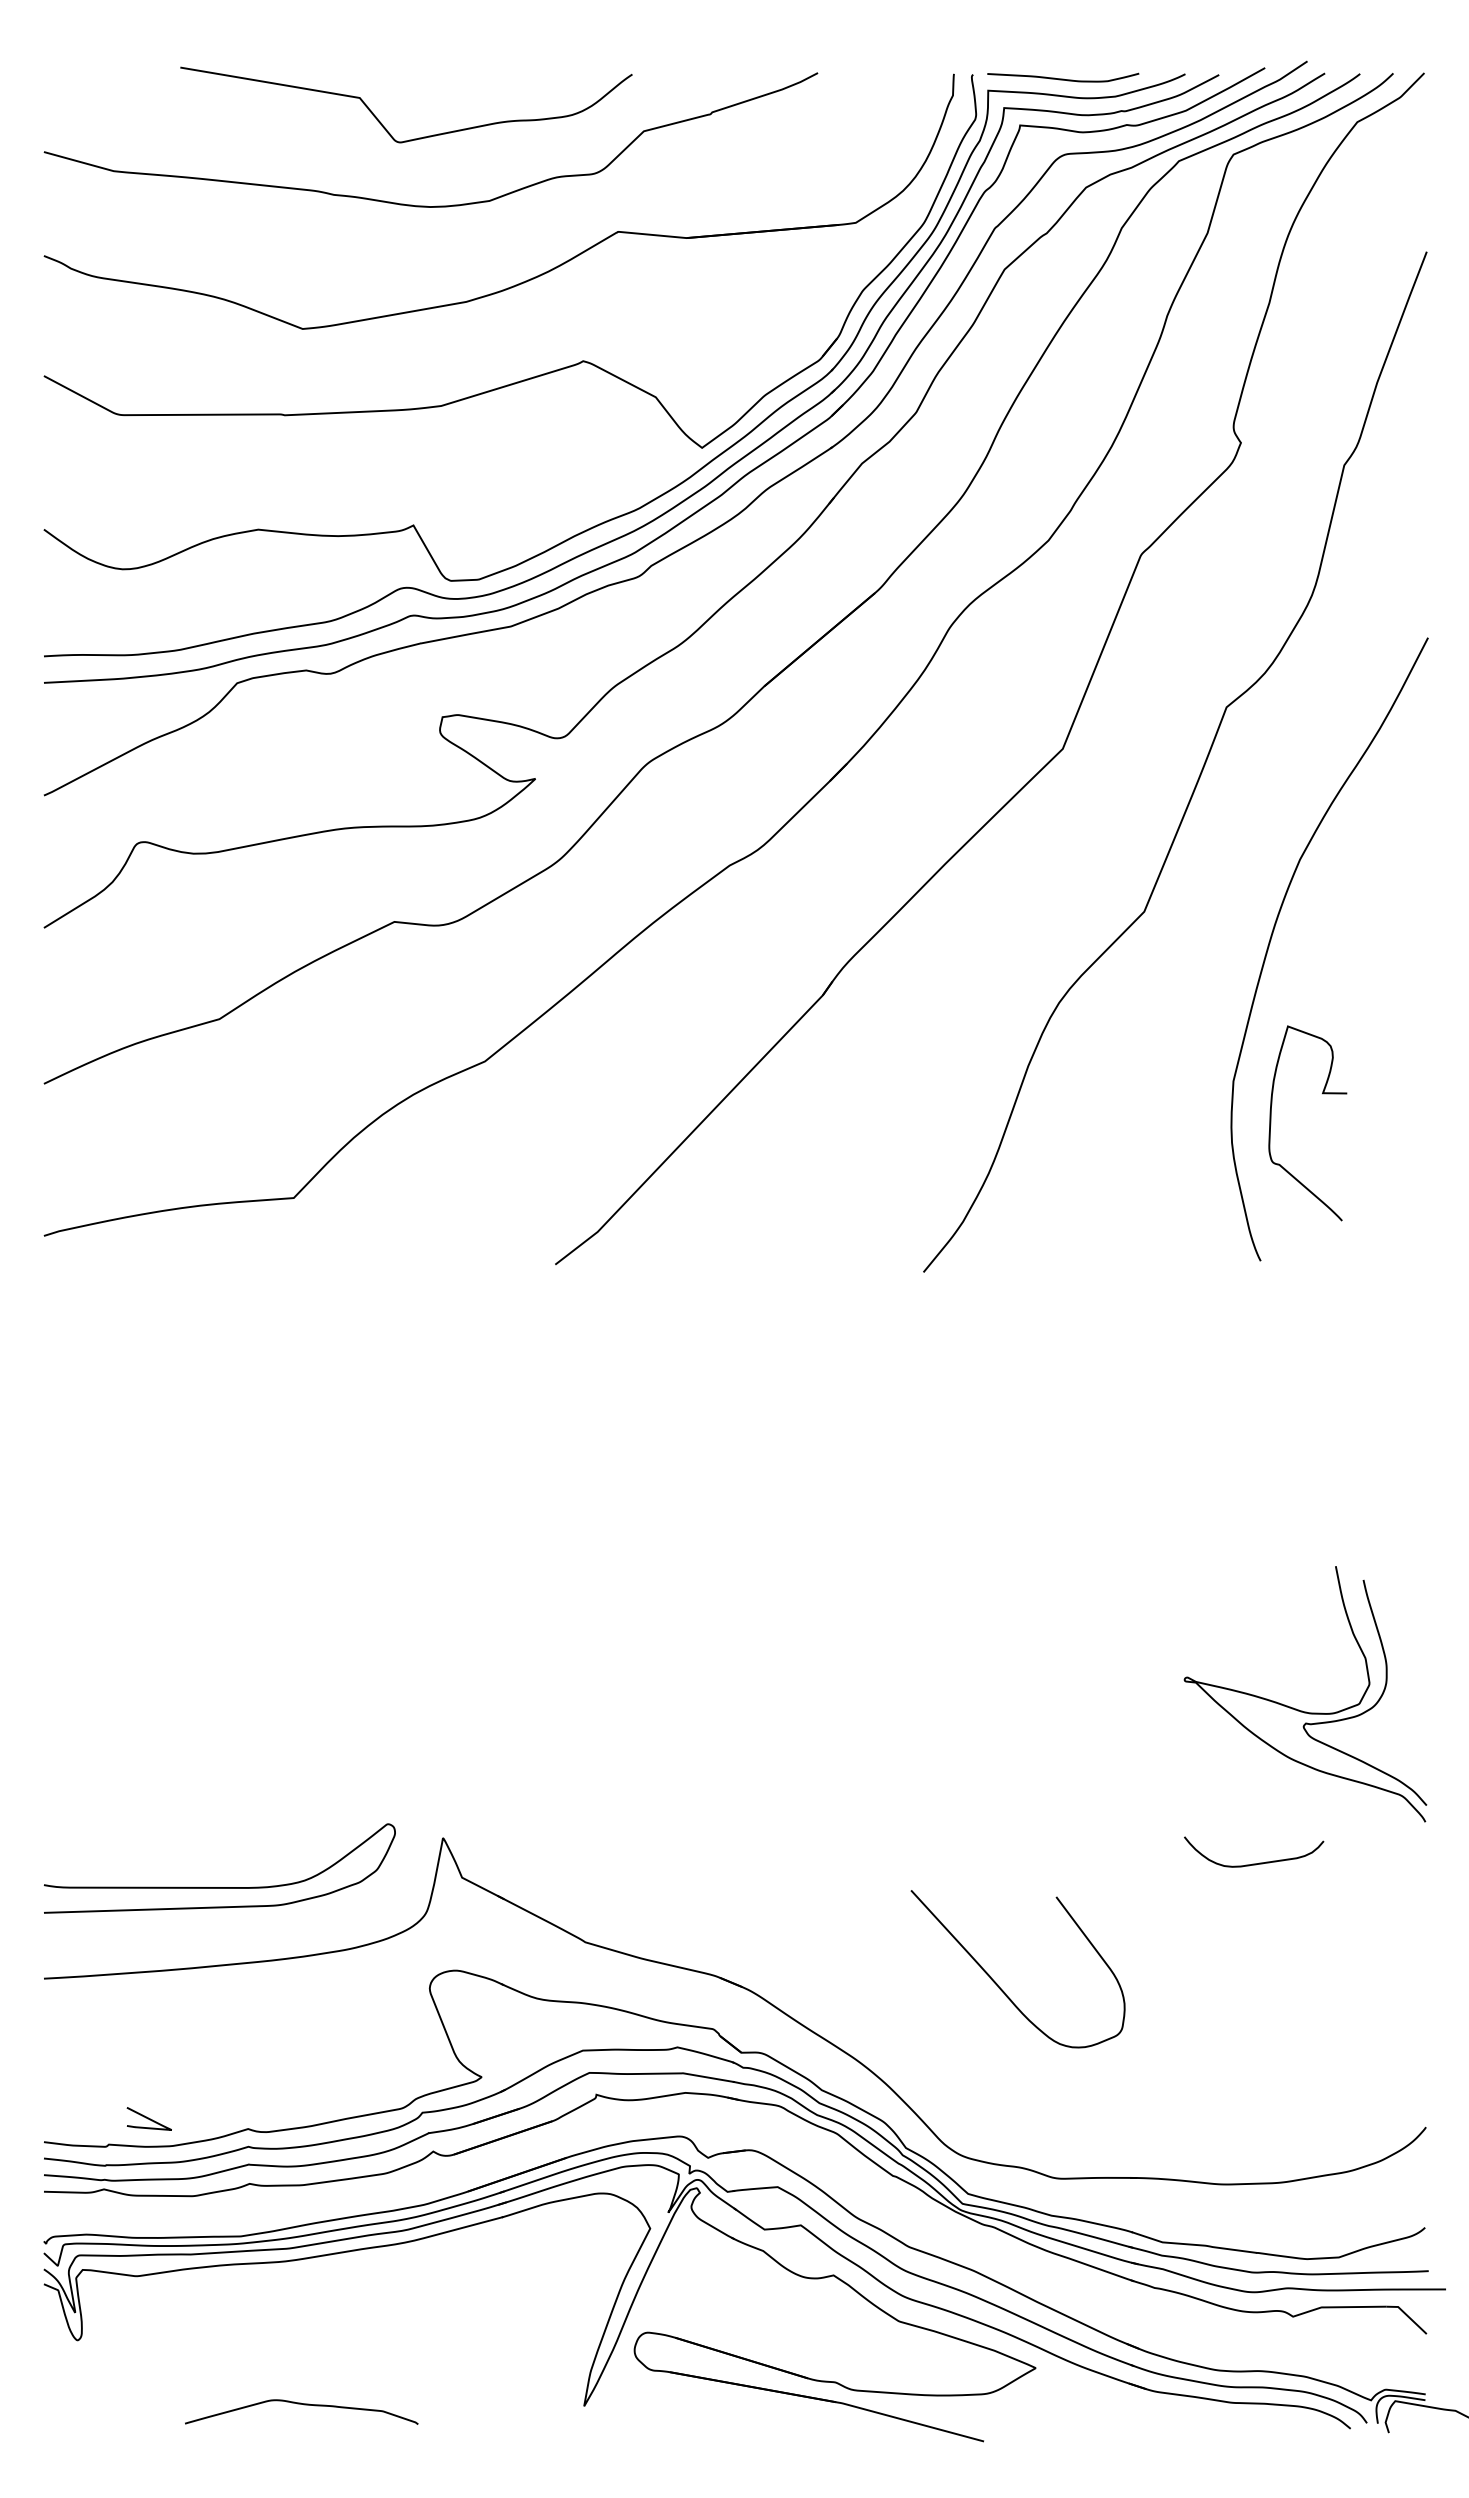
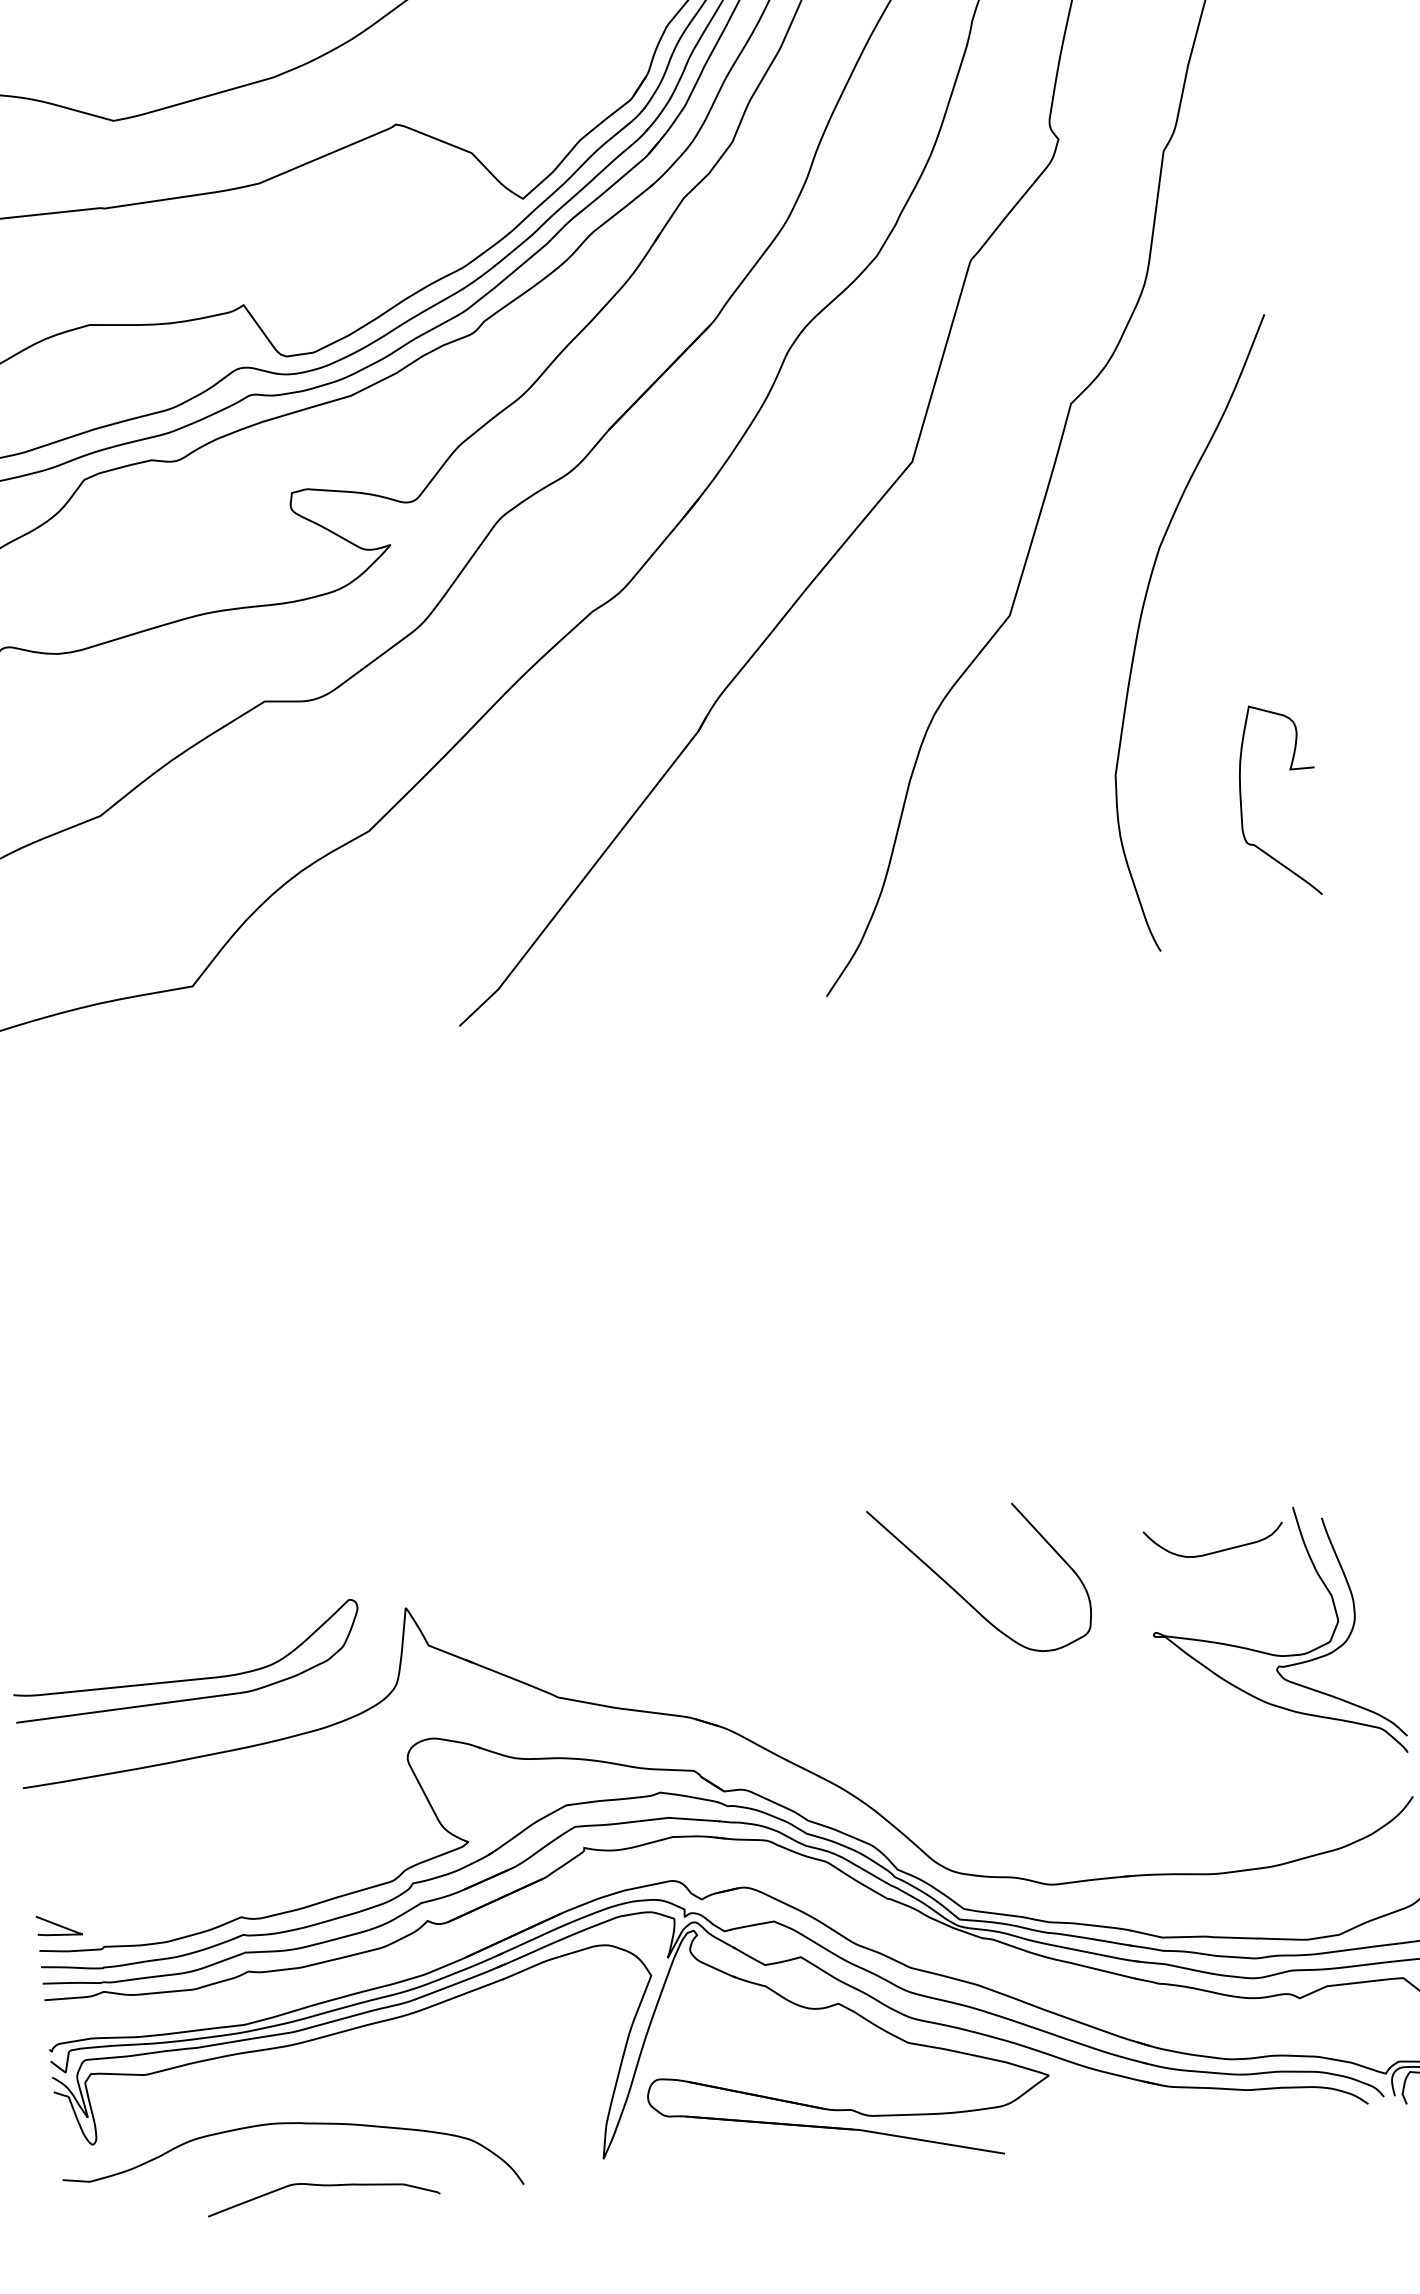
curve: (1322, 1094) -> (1290, 770), moved
part: (1299, 1709) -> (1271, 1653), moved
curve: (997, 1983) -> (961, 1595), moved
curve: (148, 2118) -> (58, 1925), moved
curve: (279, 2340) -> (293, 2124), added

